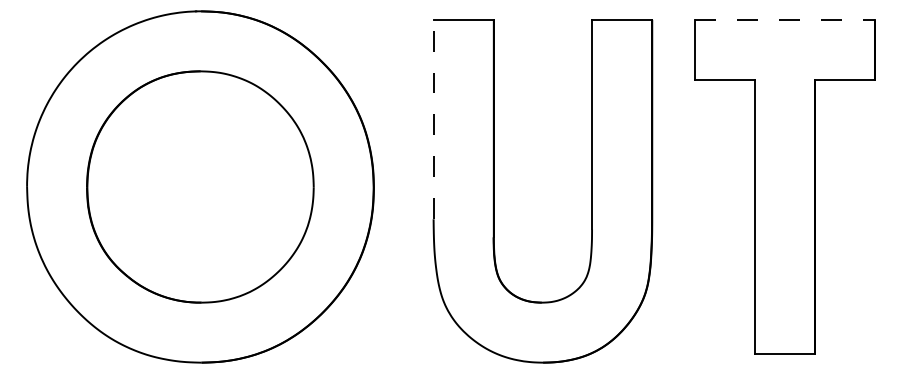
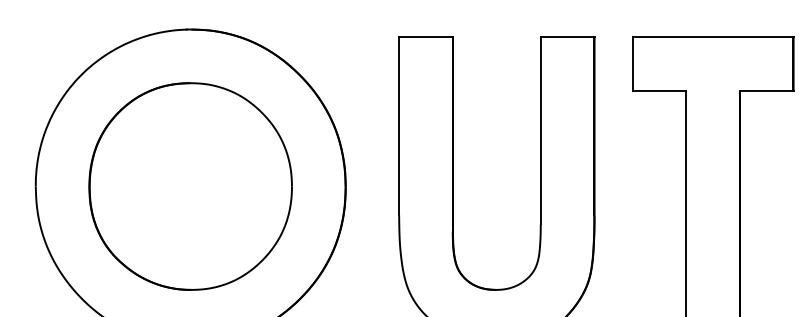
line: (784, 19) -> (712, 36), dashed -> solid
line: (433, 119) -> (399, 126), dashed -> solid

